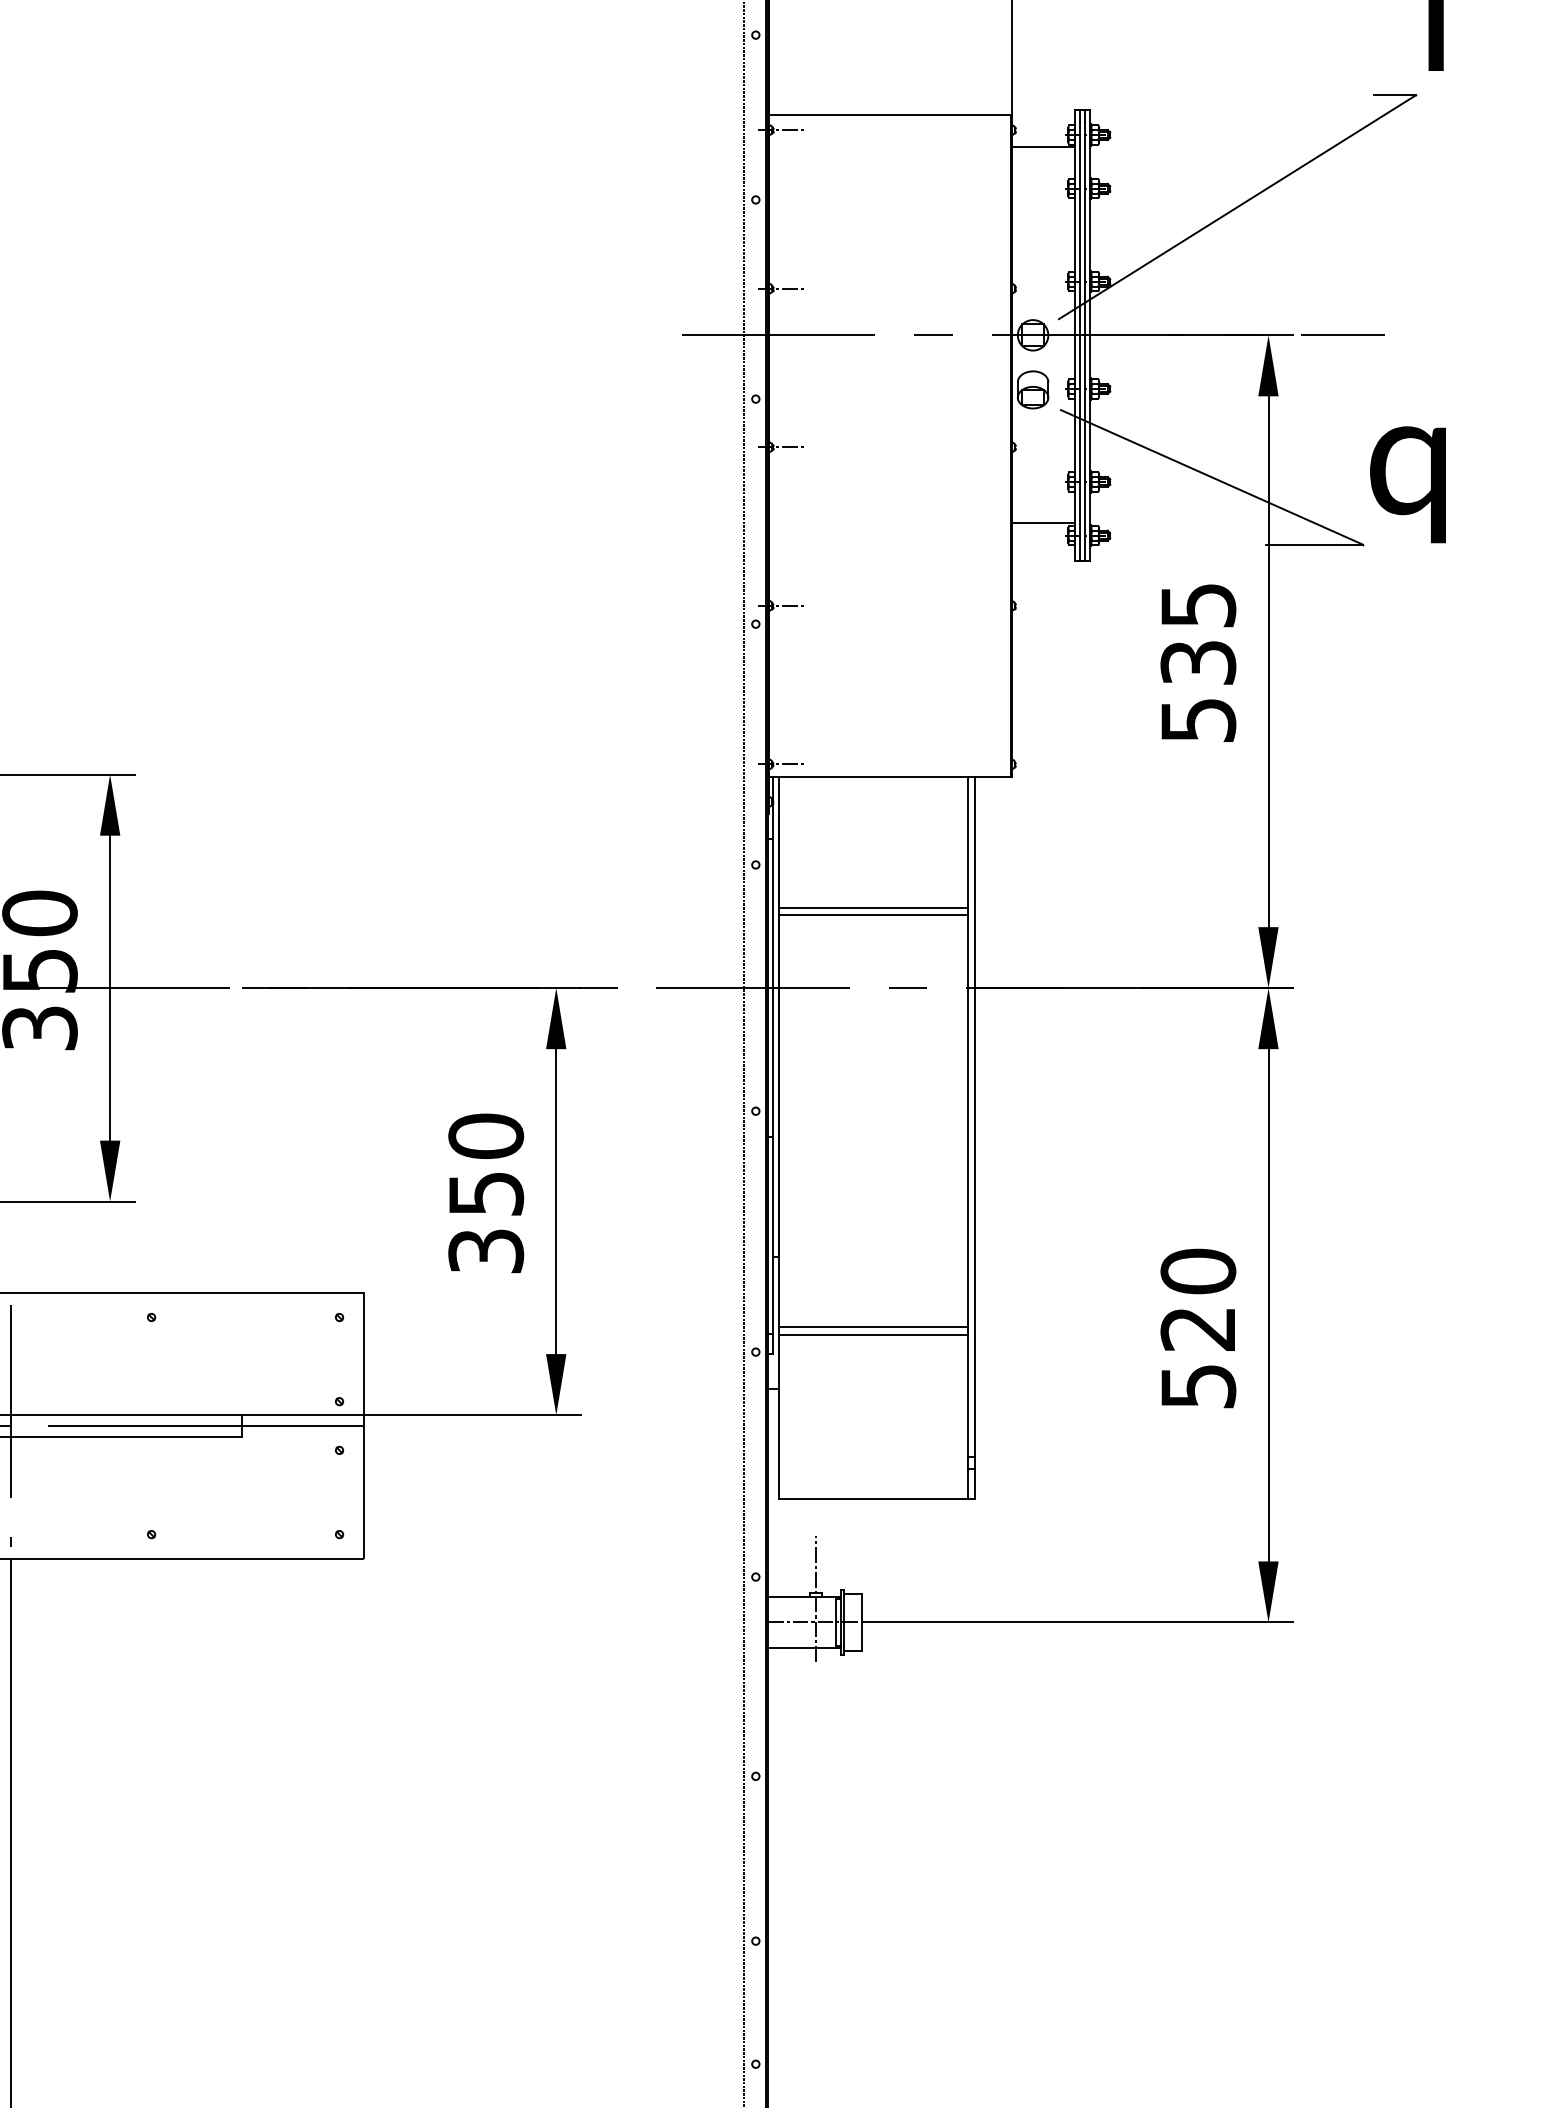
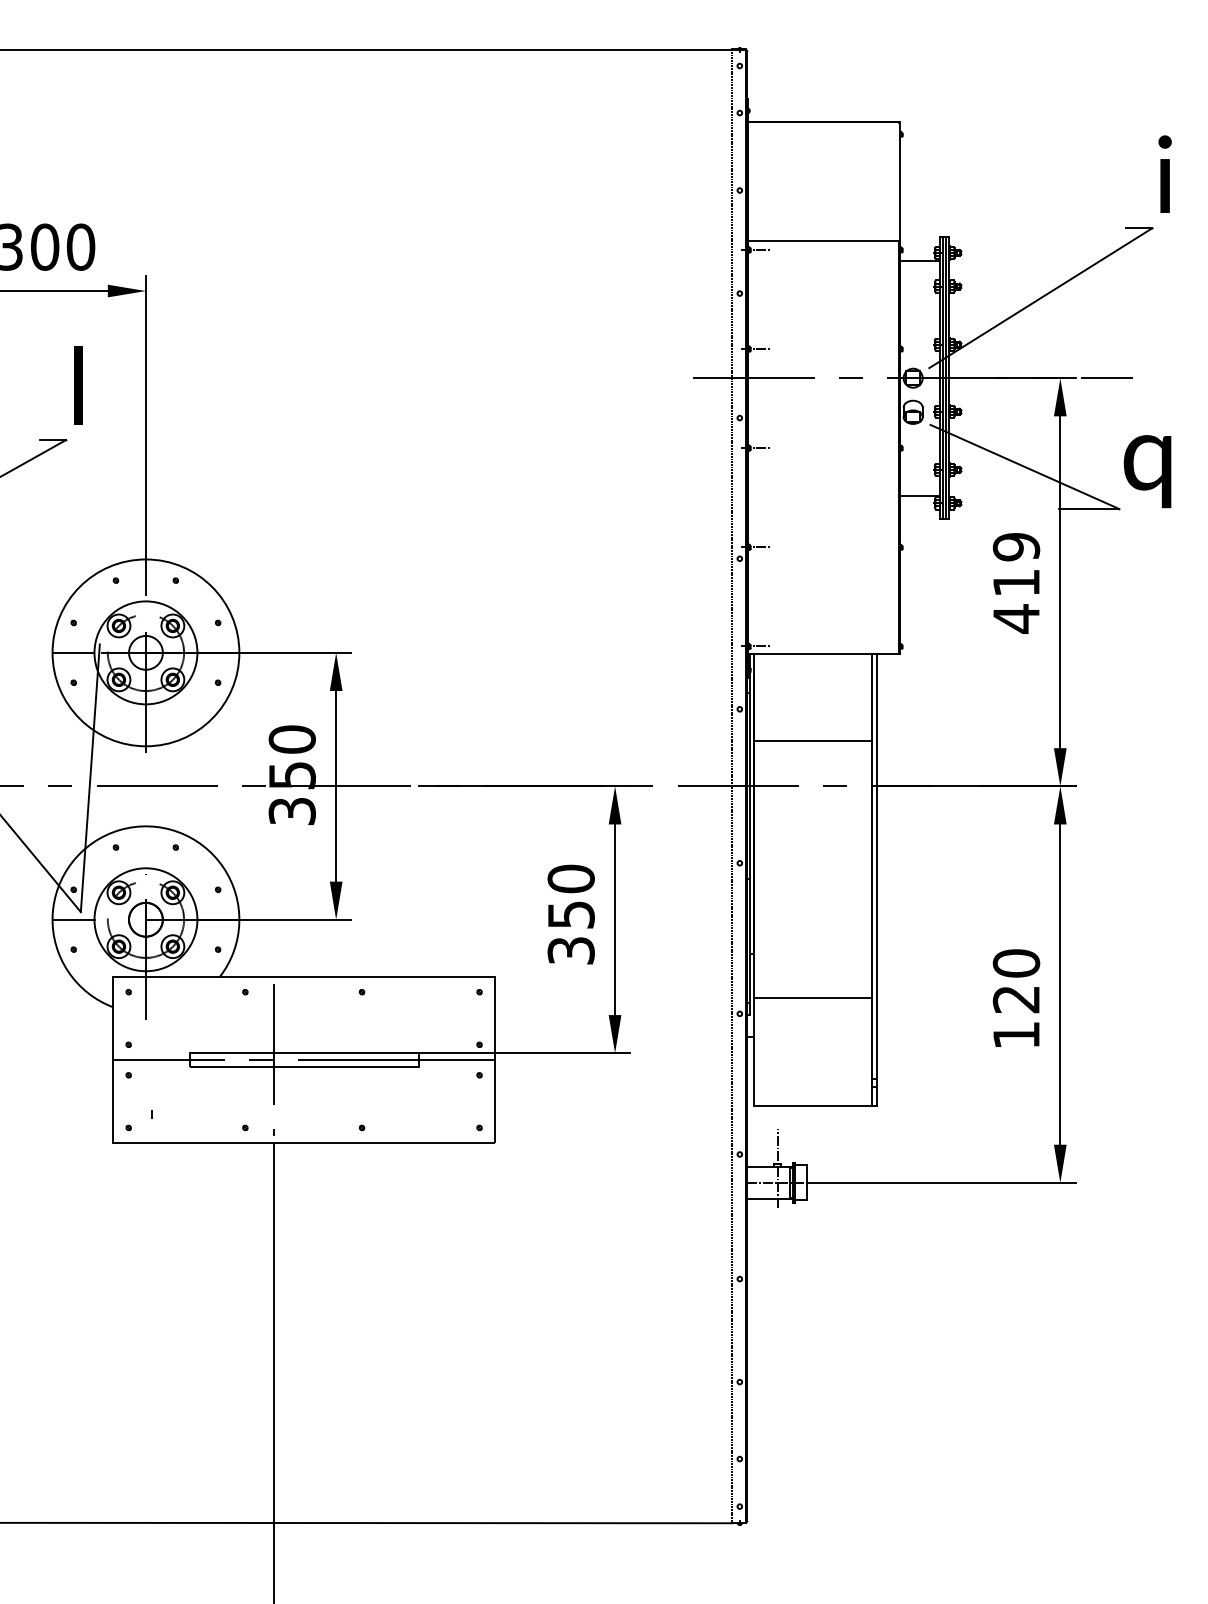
text: (1198, 663) -> (1016, 583), 535 -> 419
line: (873, 908) -> (813, 736), removed
line: (873, 1333) -> (813, 1002), removed
text: (1198, 1386) -> (1016, 1035), 520 -> 120

